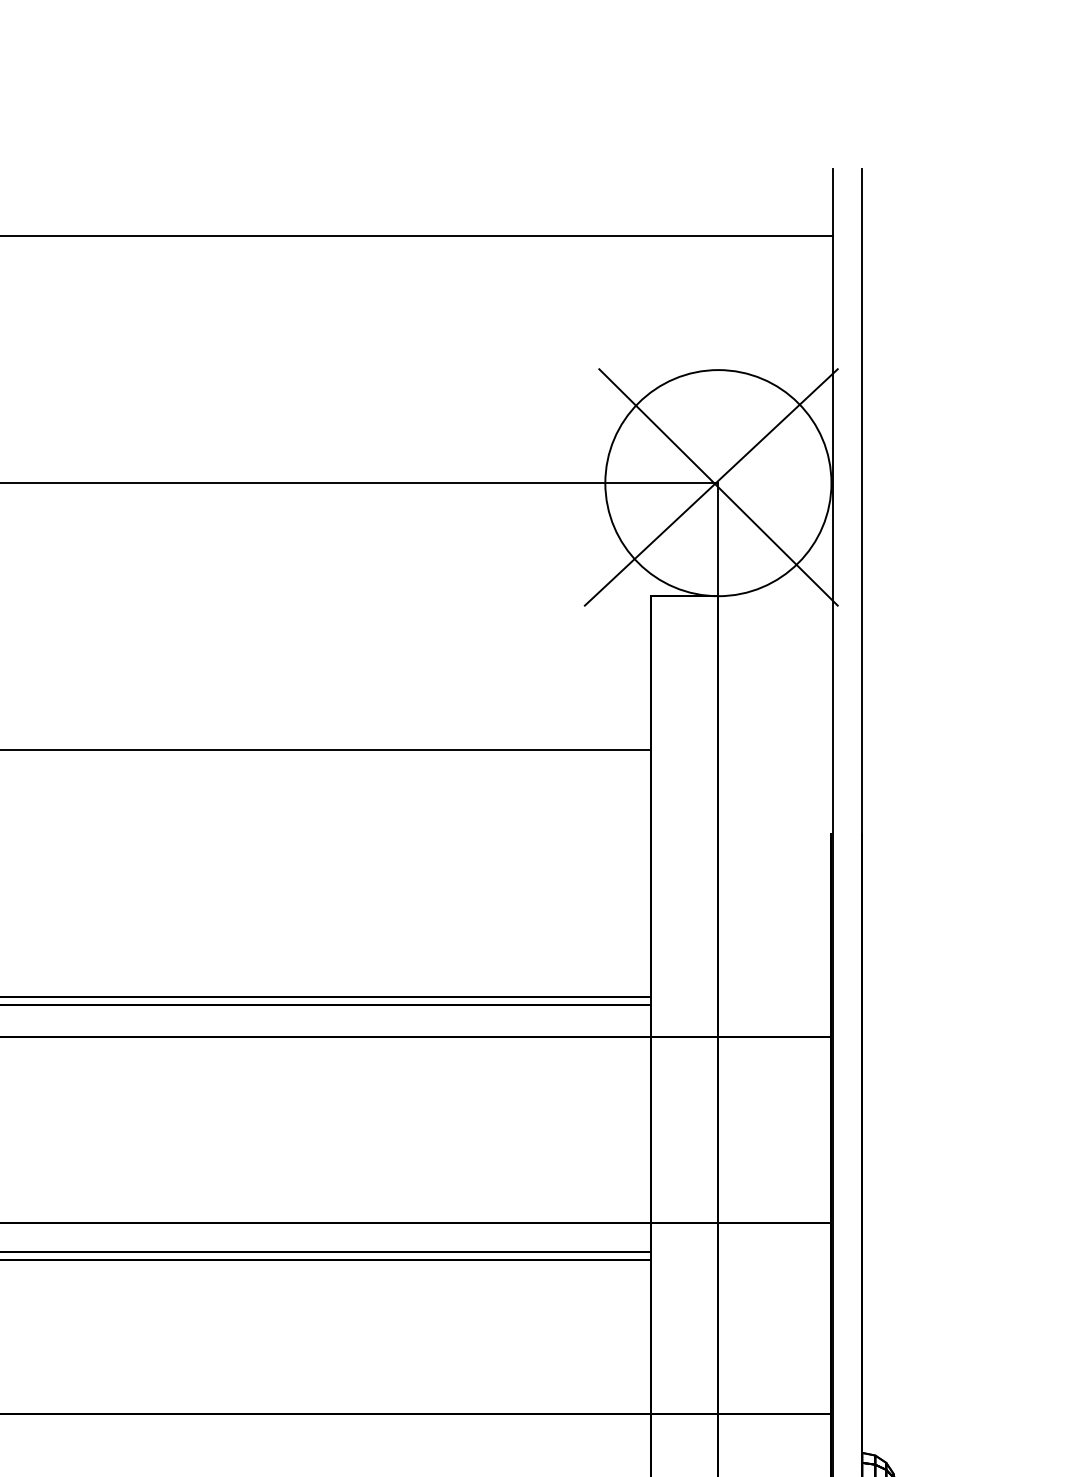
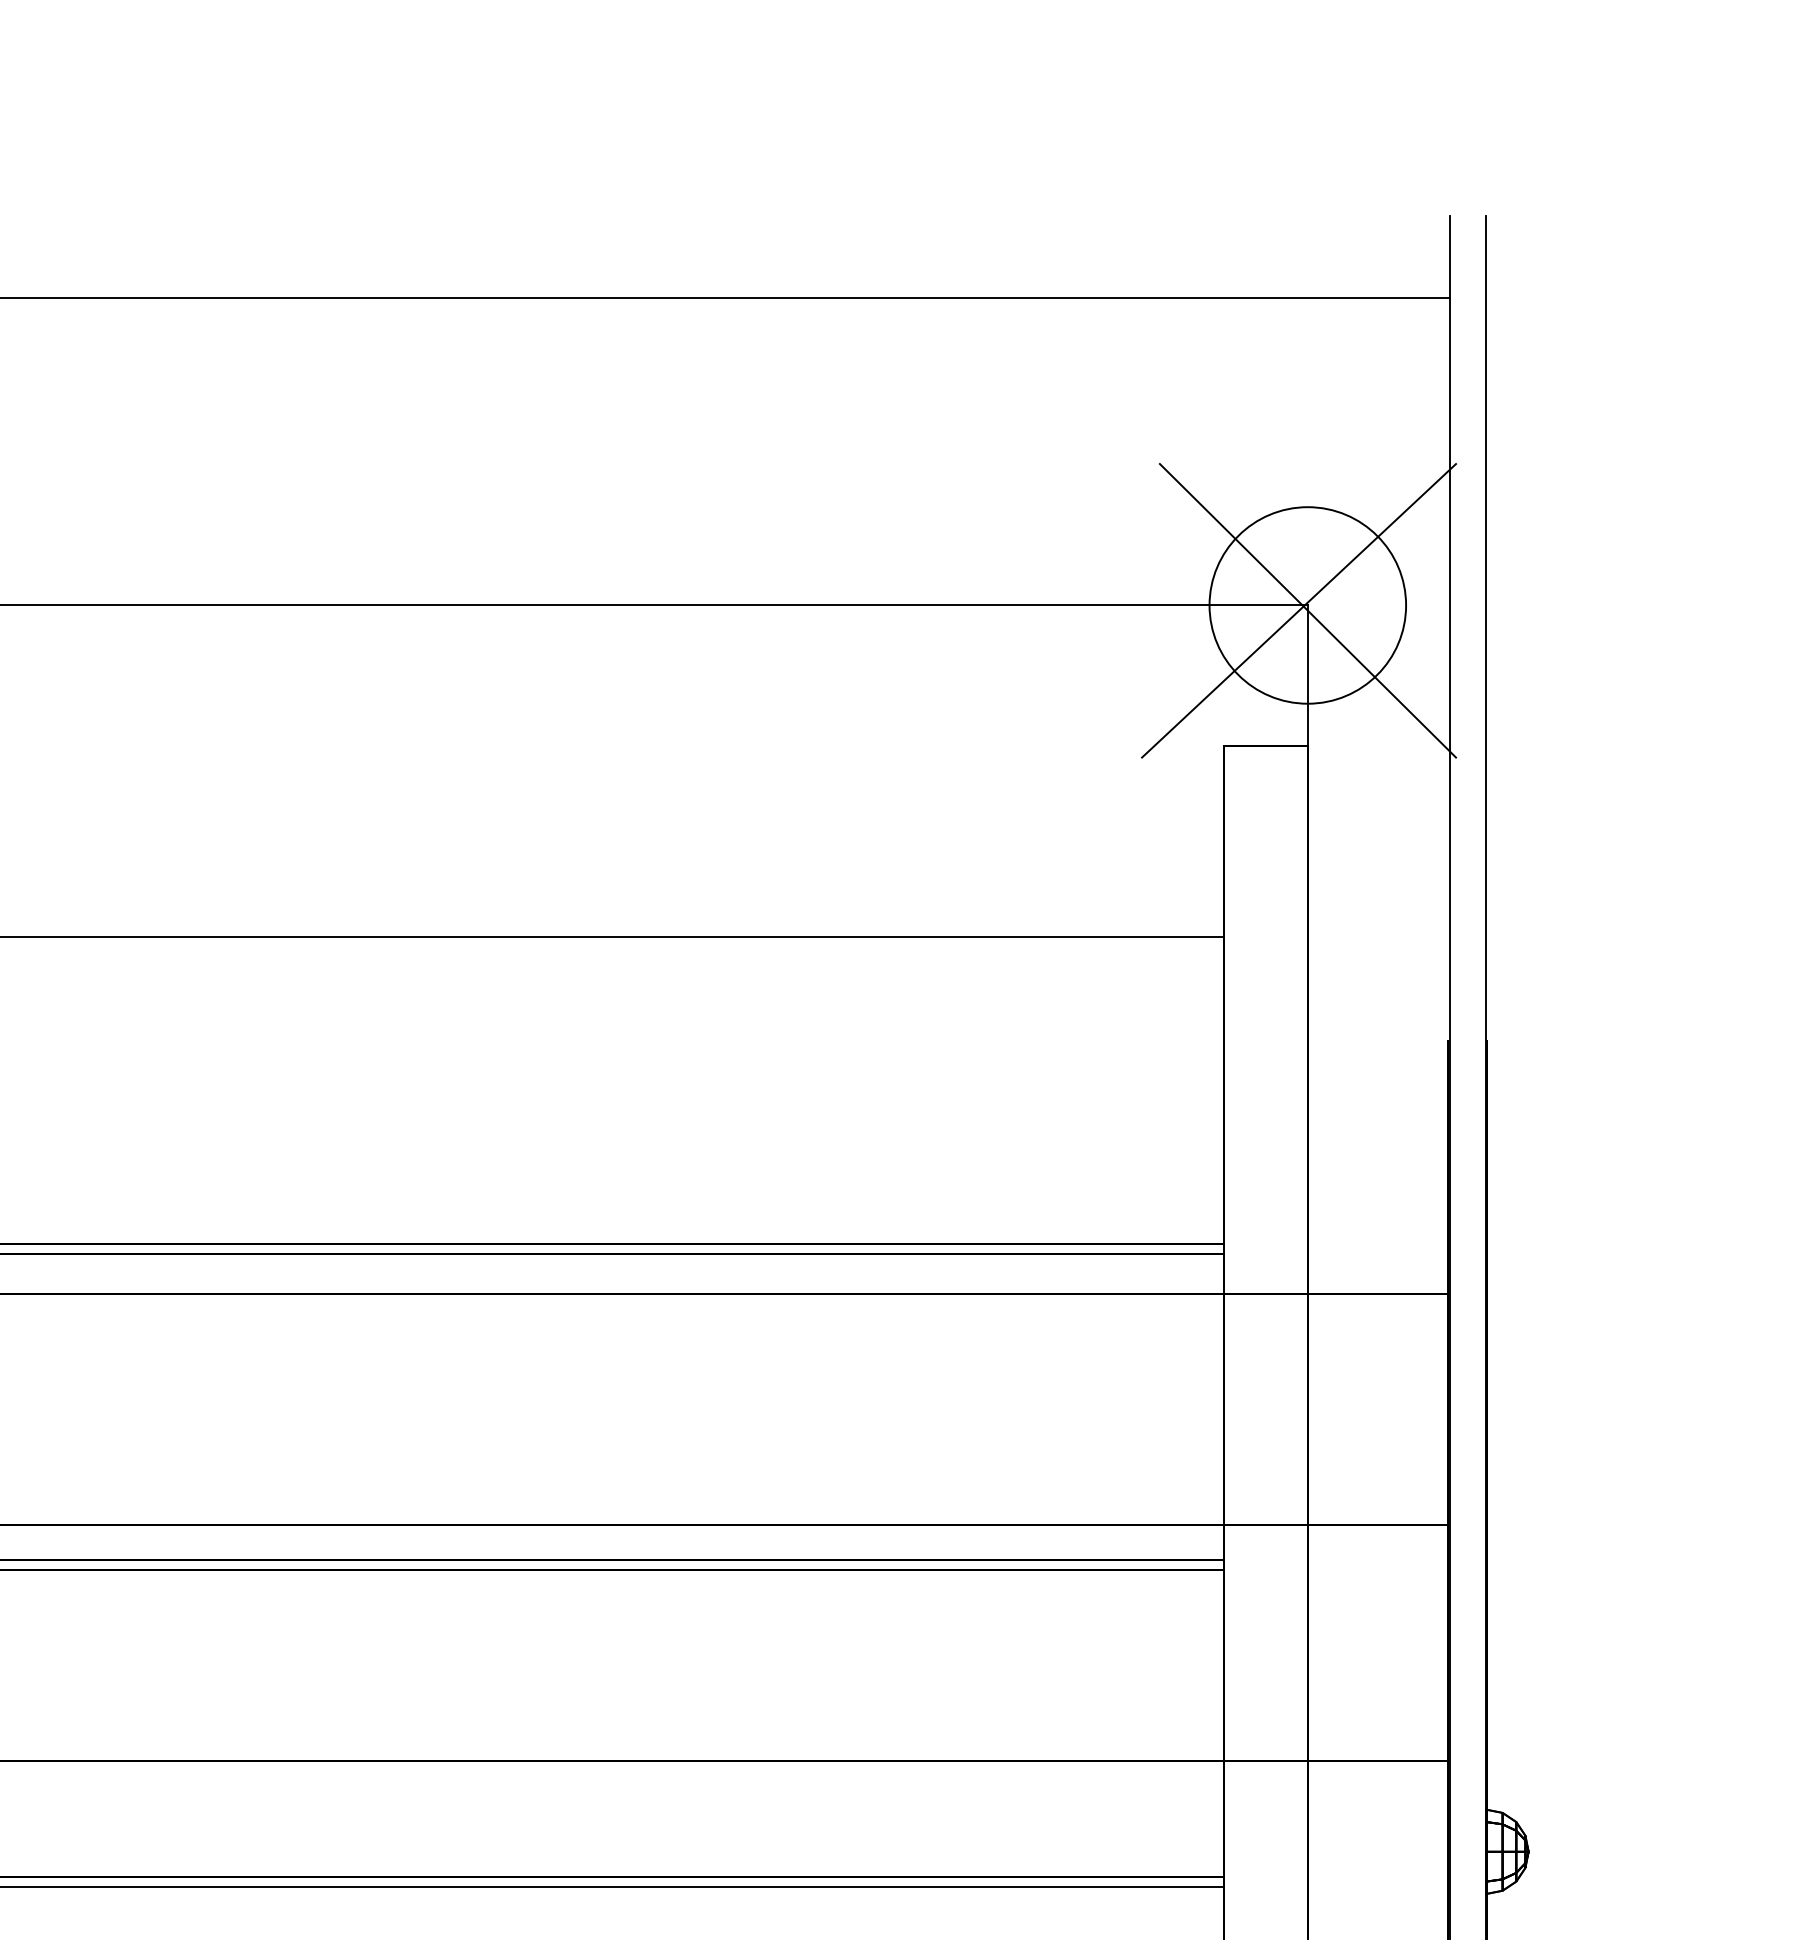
circle: (718, 483) -> (1307, 605), size x0.7

